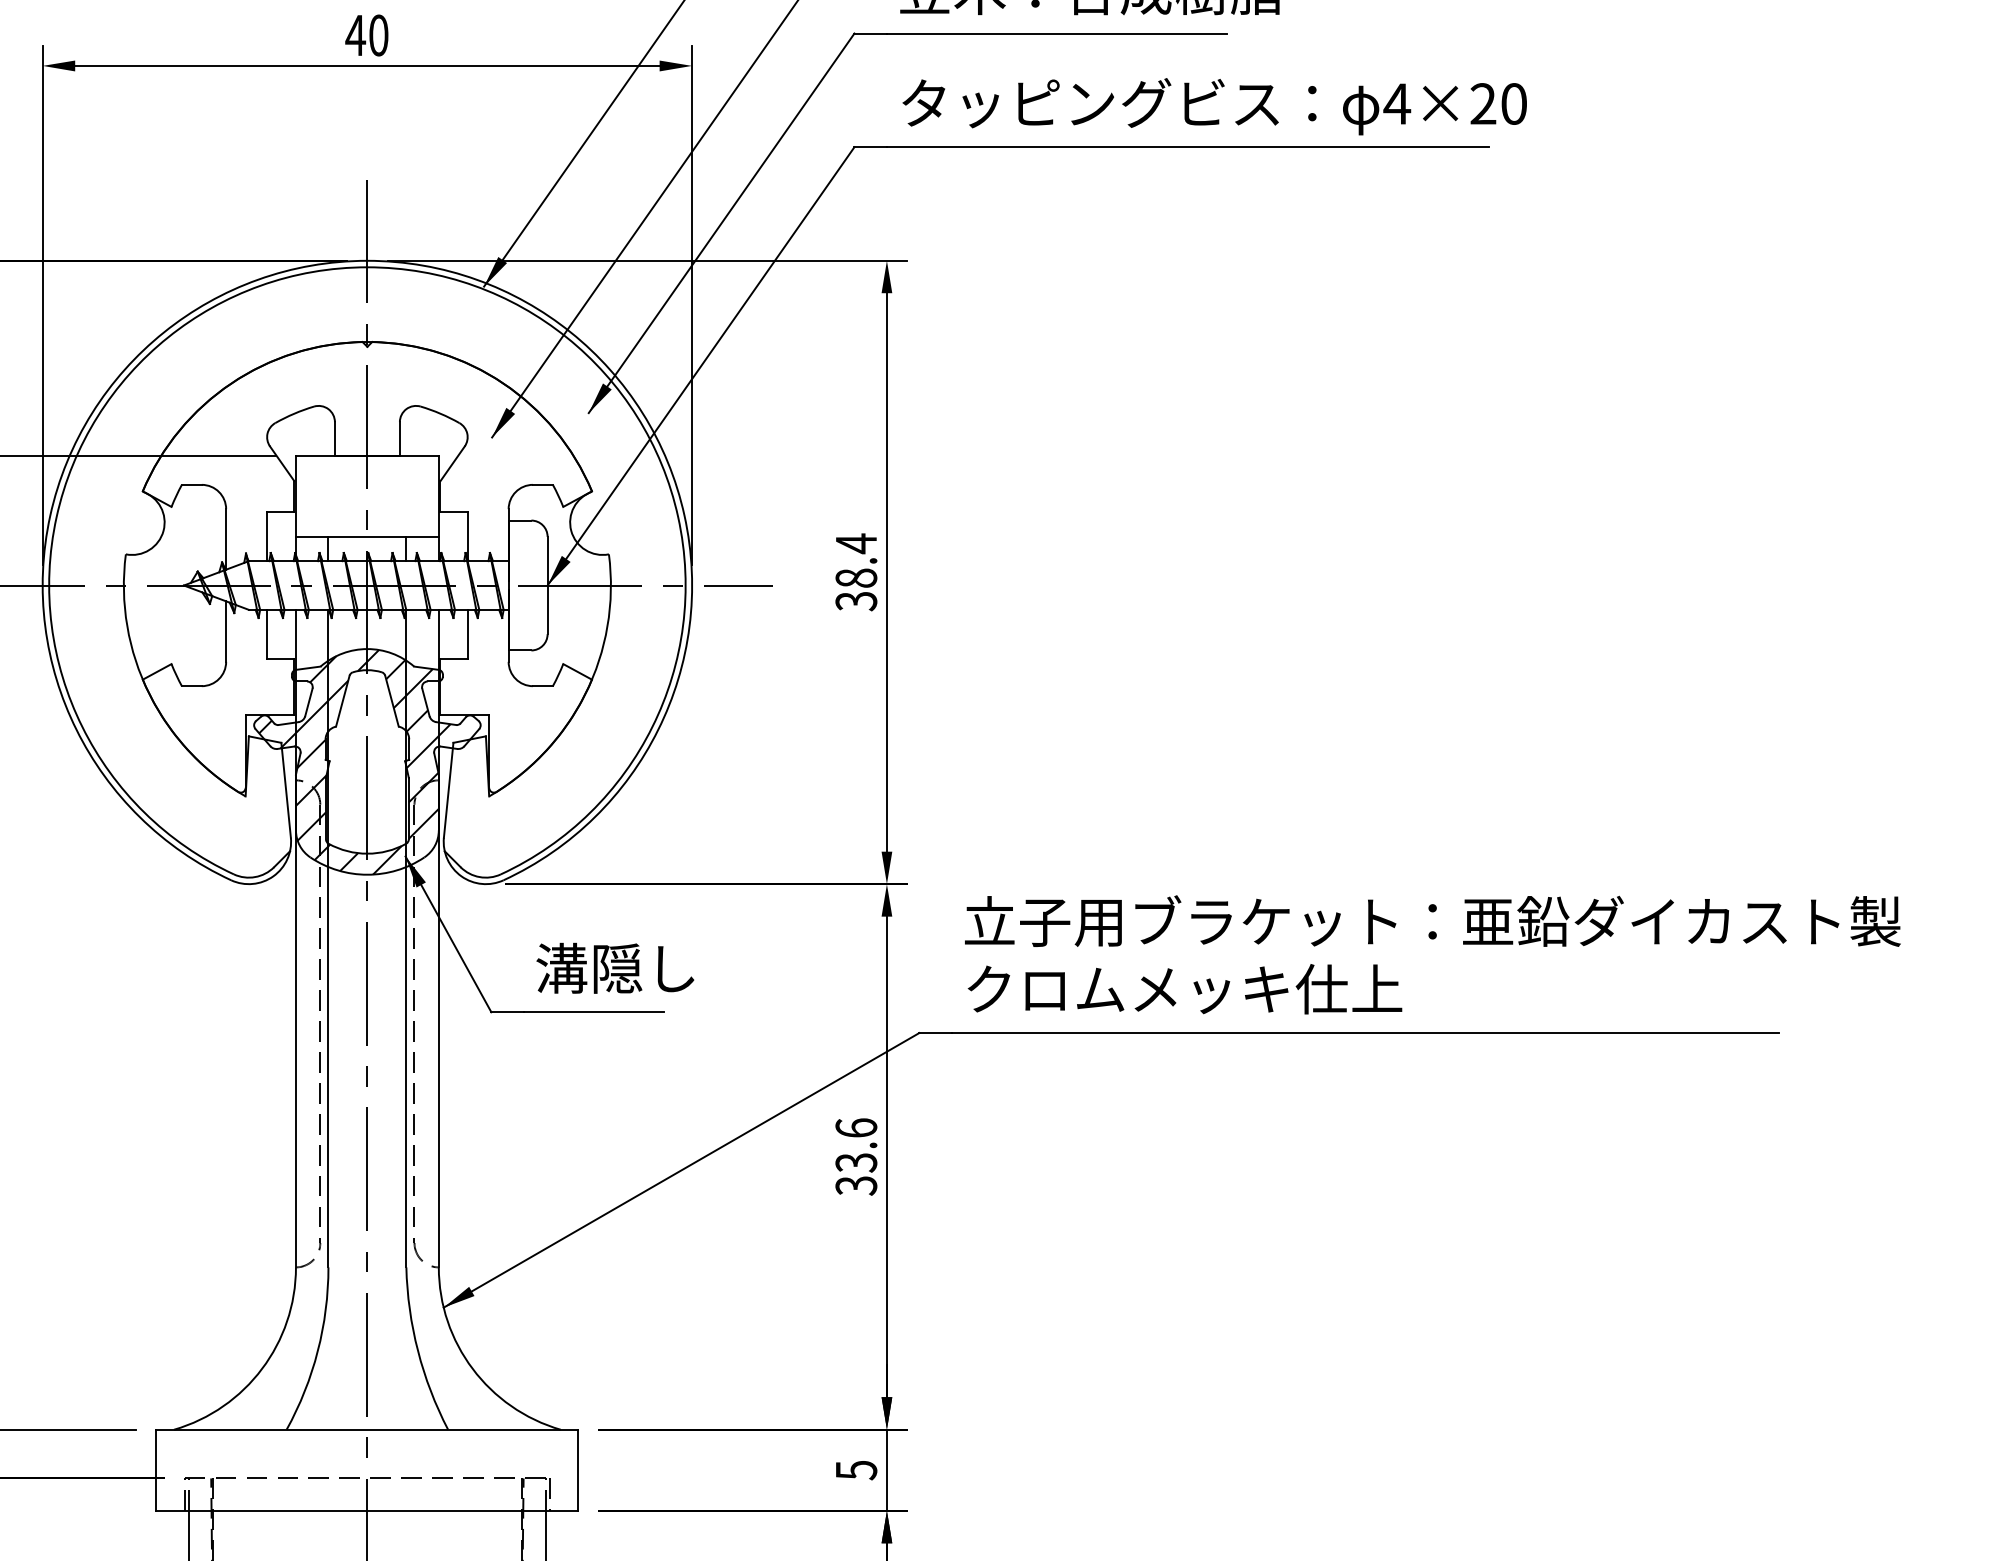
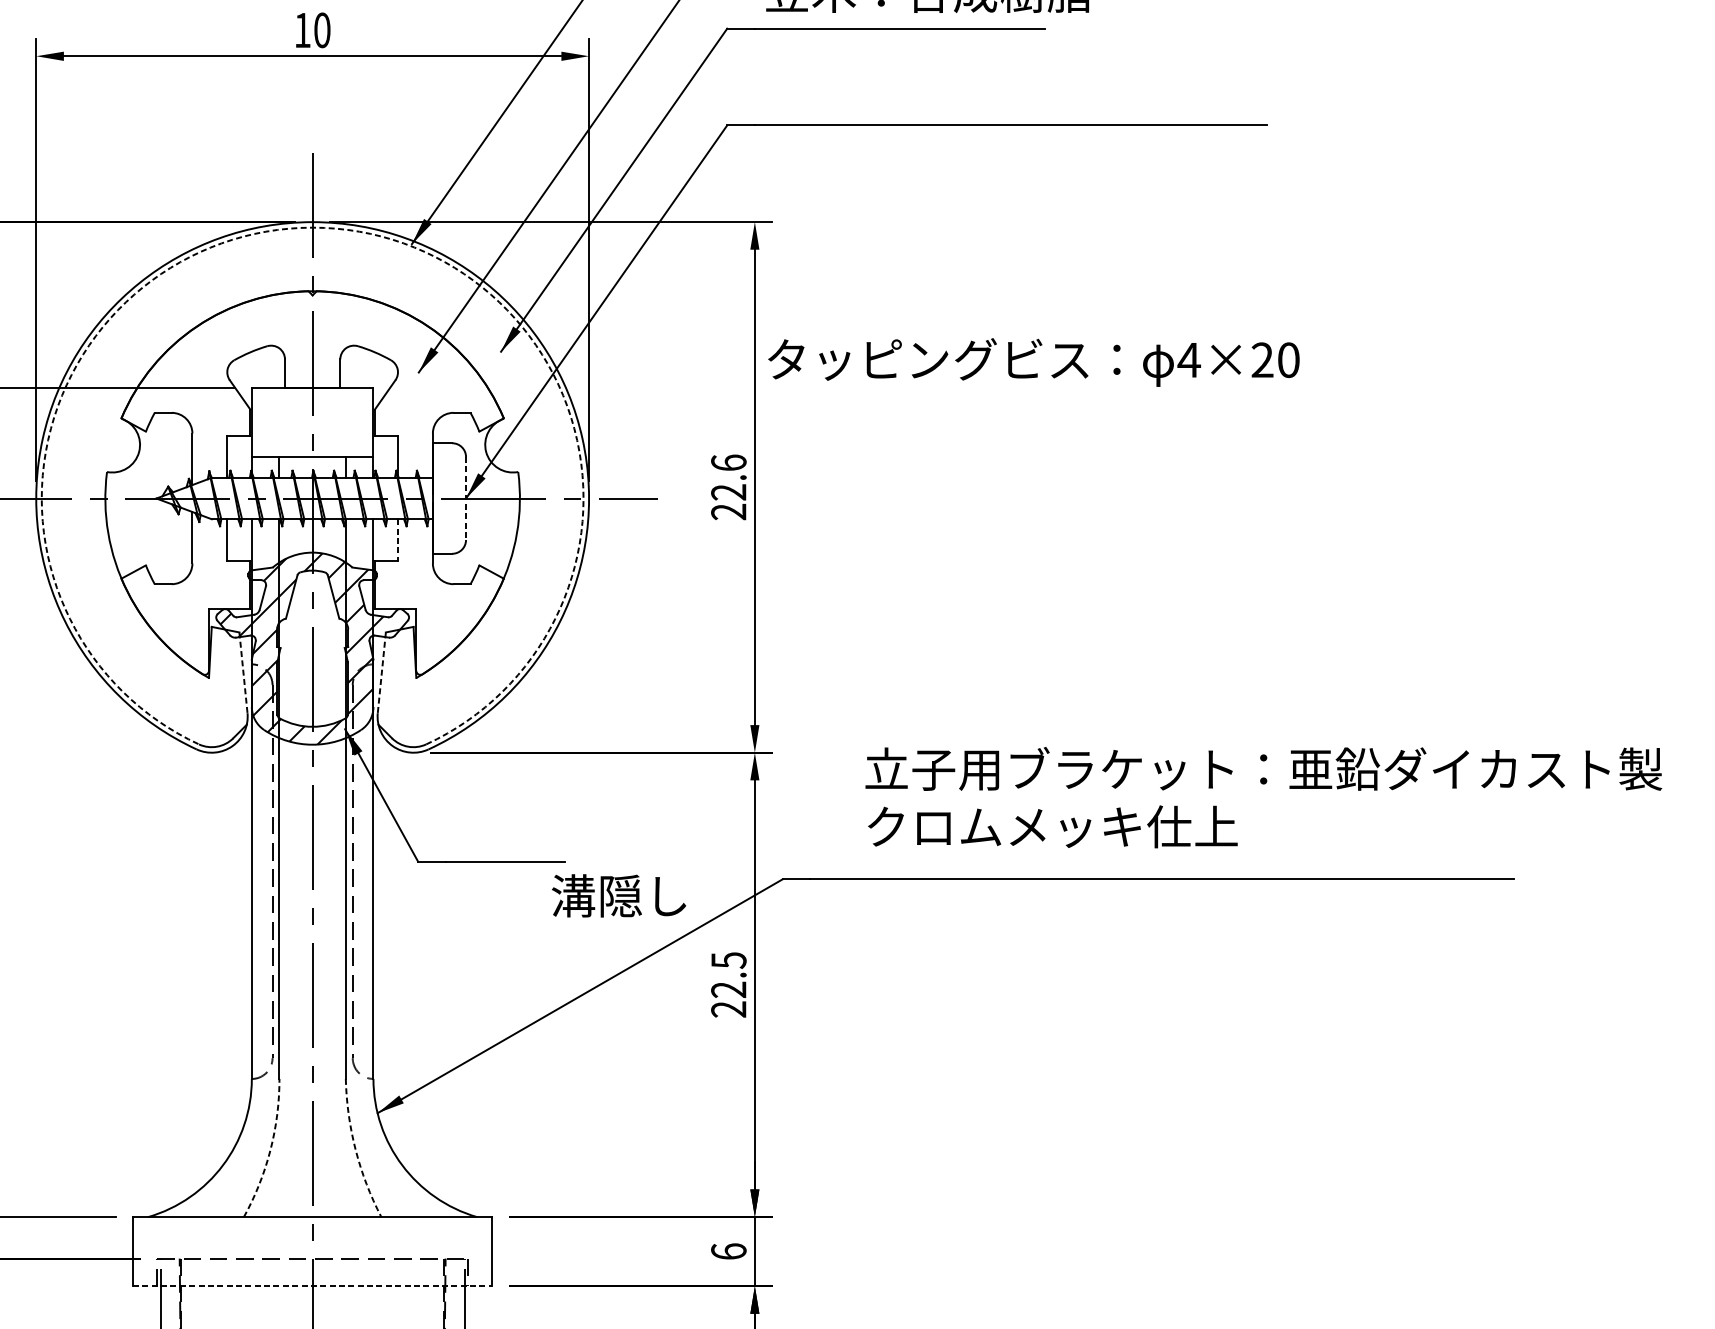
text: (355, 35) -> (302, 30), 40 -> 10
text: (1214, 106) -> (1033, 362), moved
arc: (367, 267) -> (312, 227), solid -> dashed
text: (856, 572) -> (728, 487), 38.4 -> 22.6
line: (547, 585) -> (465, 498), solid -> dashed
line: (468, 634) -> (398, 540), solid -> dashed
line: (286, 790) -> (243, 673), solid -> dashed
line: (448, 790) -> (381, 673), solid -> dashed
text: (1432, 954) -> (1263, 797), moved
text: (615, 967) -> (619, 895), moved
text: (856, 1156) -> (728, 984), 33.6 -> 22.5
arc: (418, 1350) -> (356, 1149), solid -> dashed
arc: (317, 1351) -> (270, 1150), solid -> dashed
text: (856, 1470) -> (728, 1251), 5 -> 6
line: (367, 1510) -> (312, 1285), solid -> dashed

